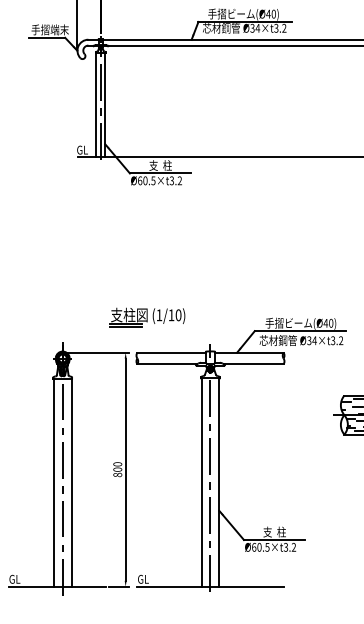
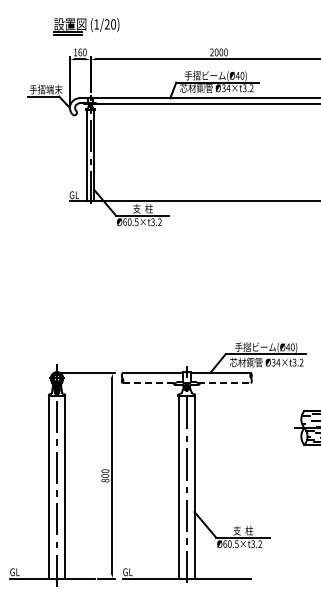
part: (147, 317) -> (131, 342), removed
line: (167, 364) -> (149, 383), solid -> dashed
line: (254, 364) -> (225, 383), solid -> dashed

